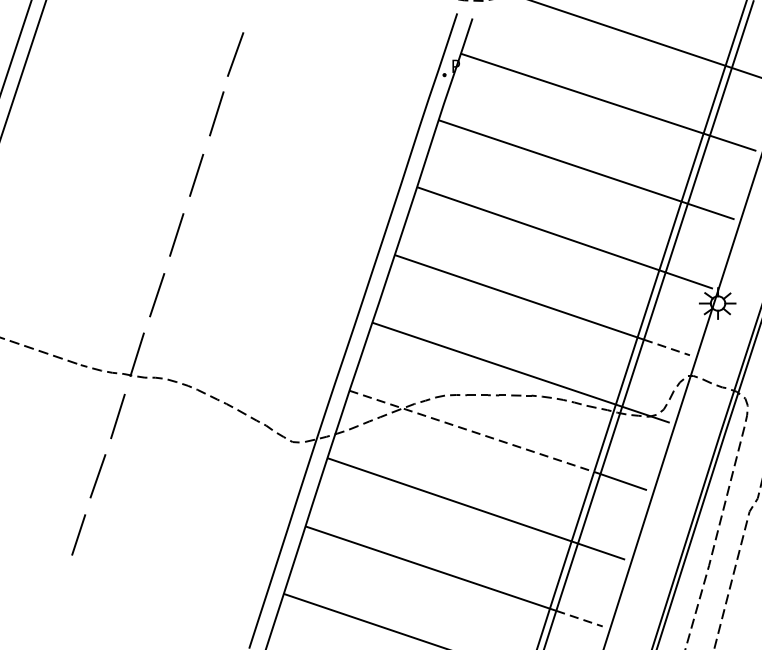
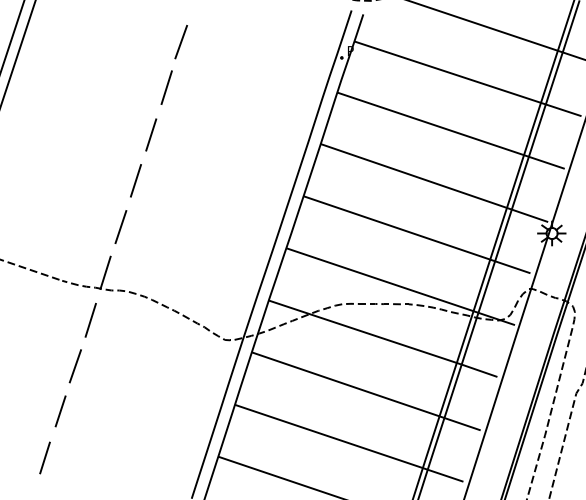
line: (666, 347) -> (512, 267), dashed -> solid
line: (472, 431) -> (363, 331), dashed -> solid
line: (57, 594) -> (44, 457), added
line: (579, 618) -> (445, 475), dashed -> solid

